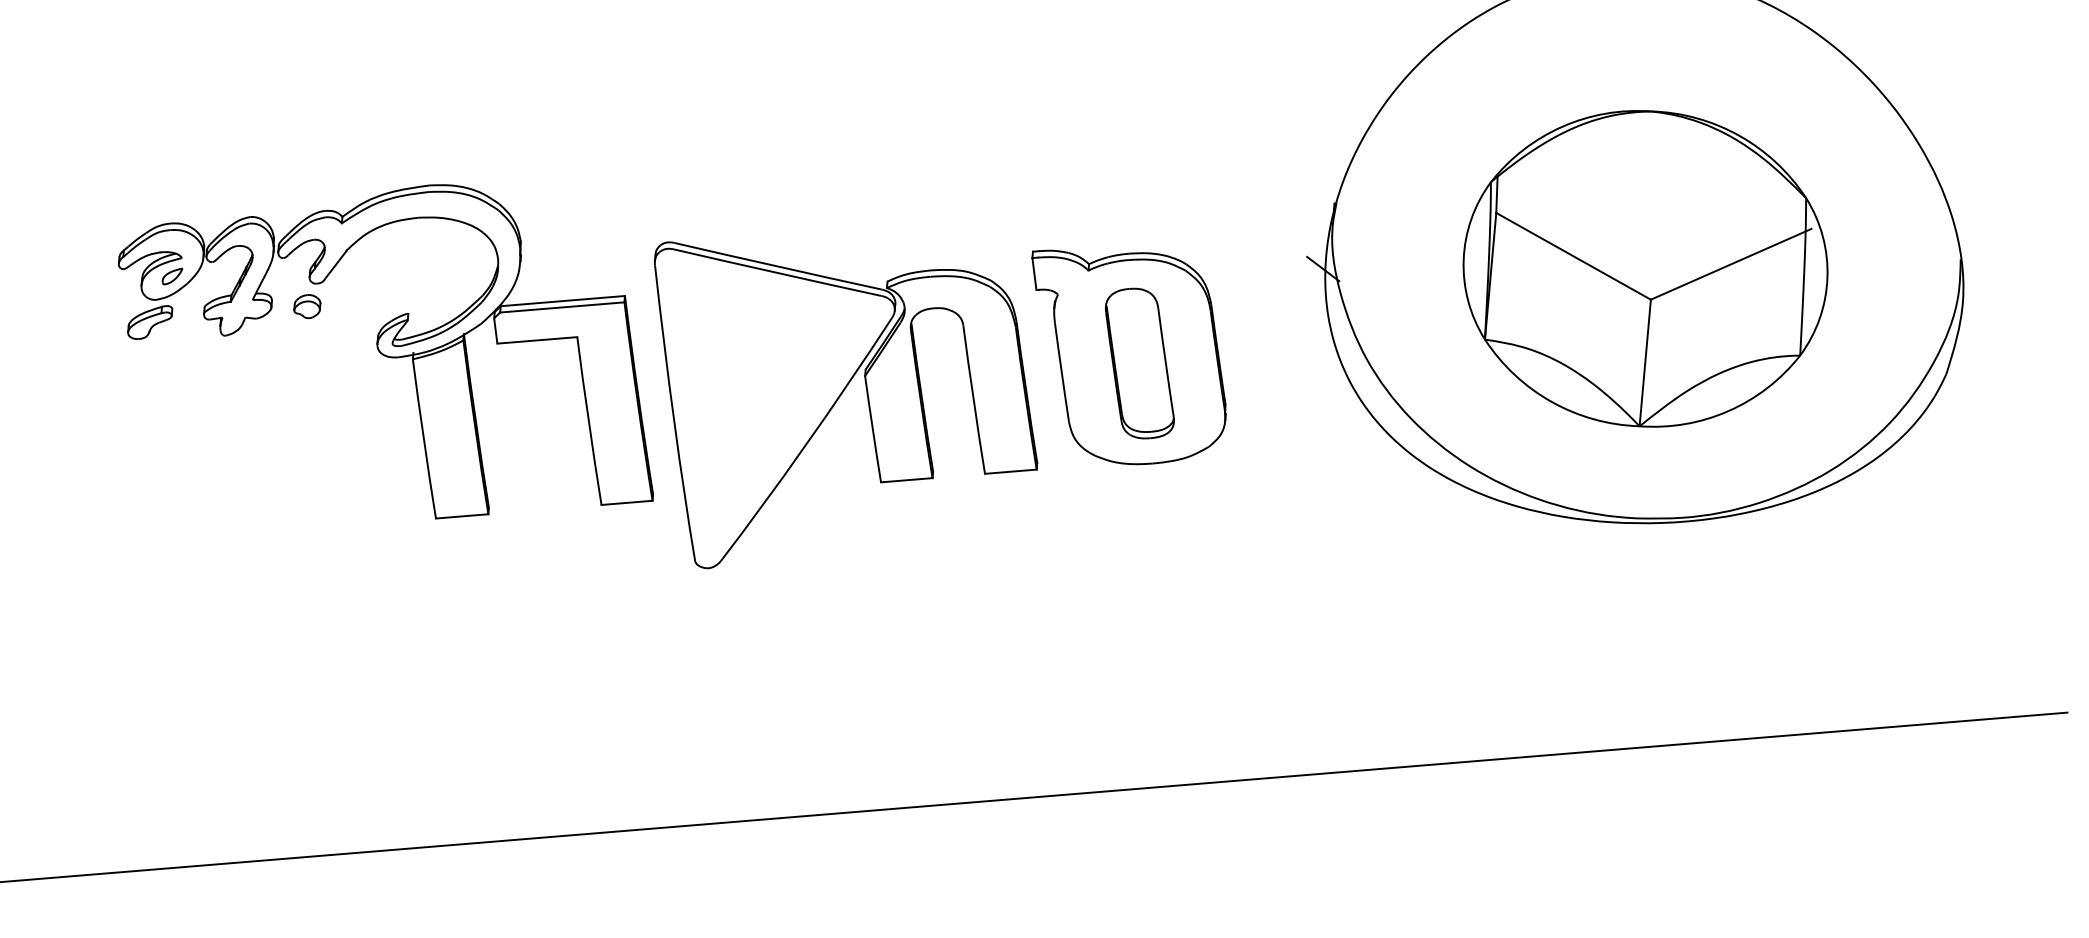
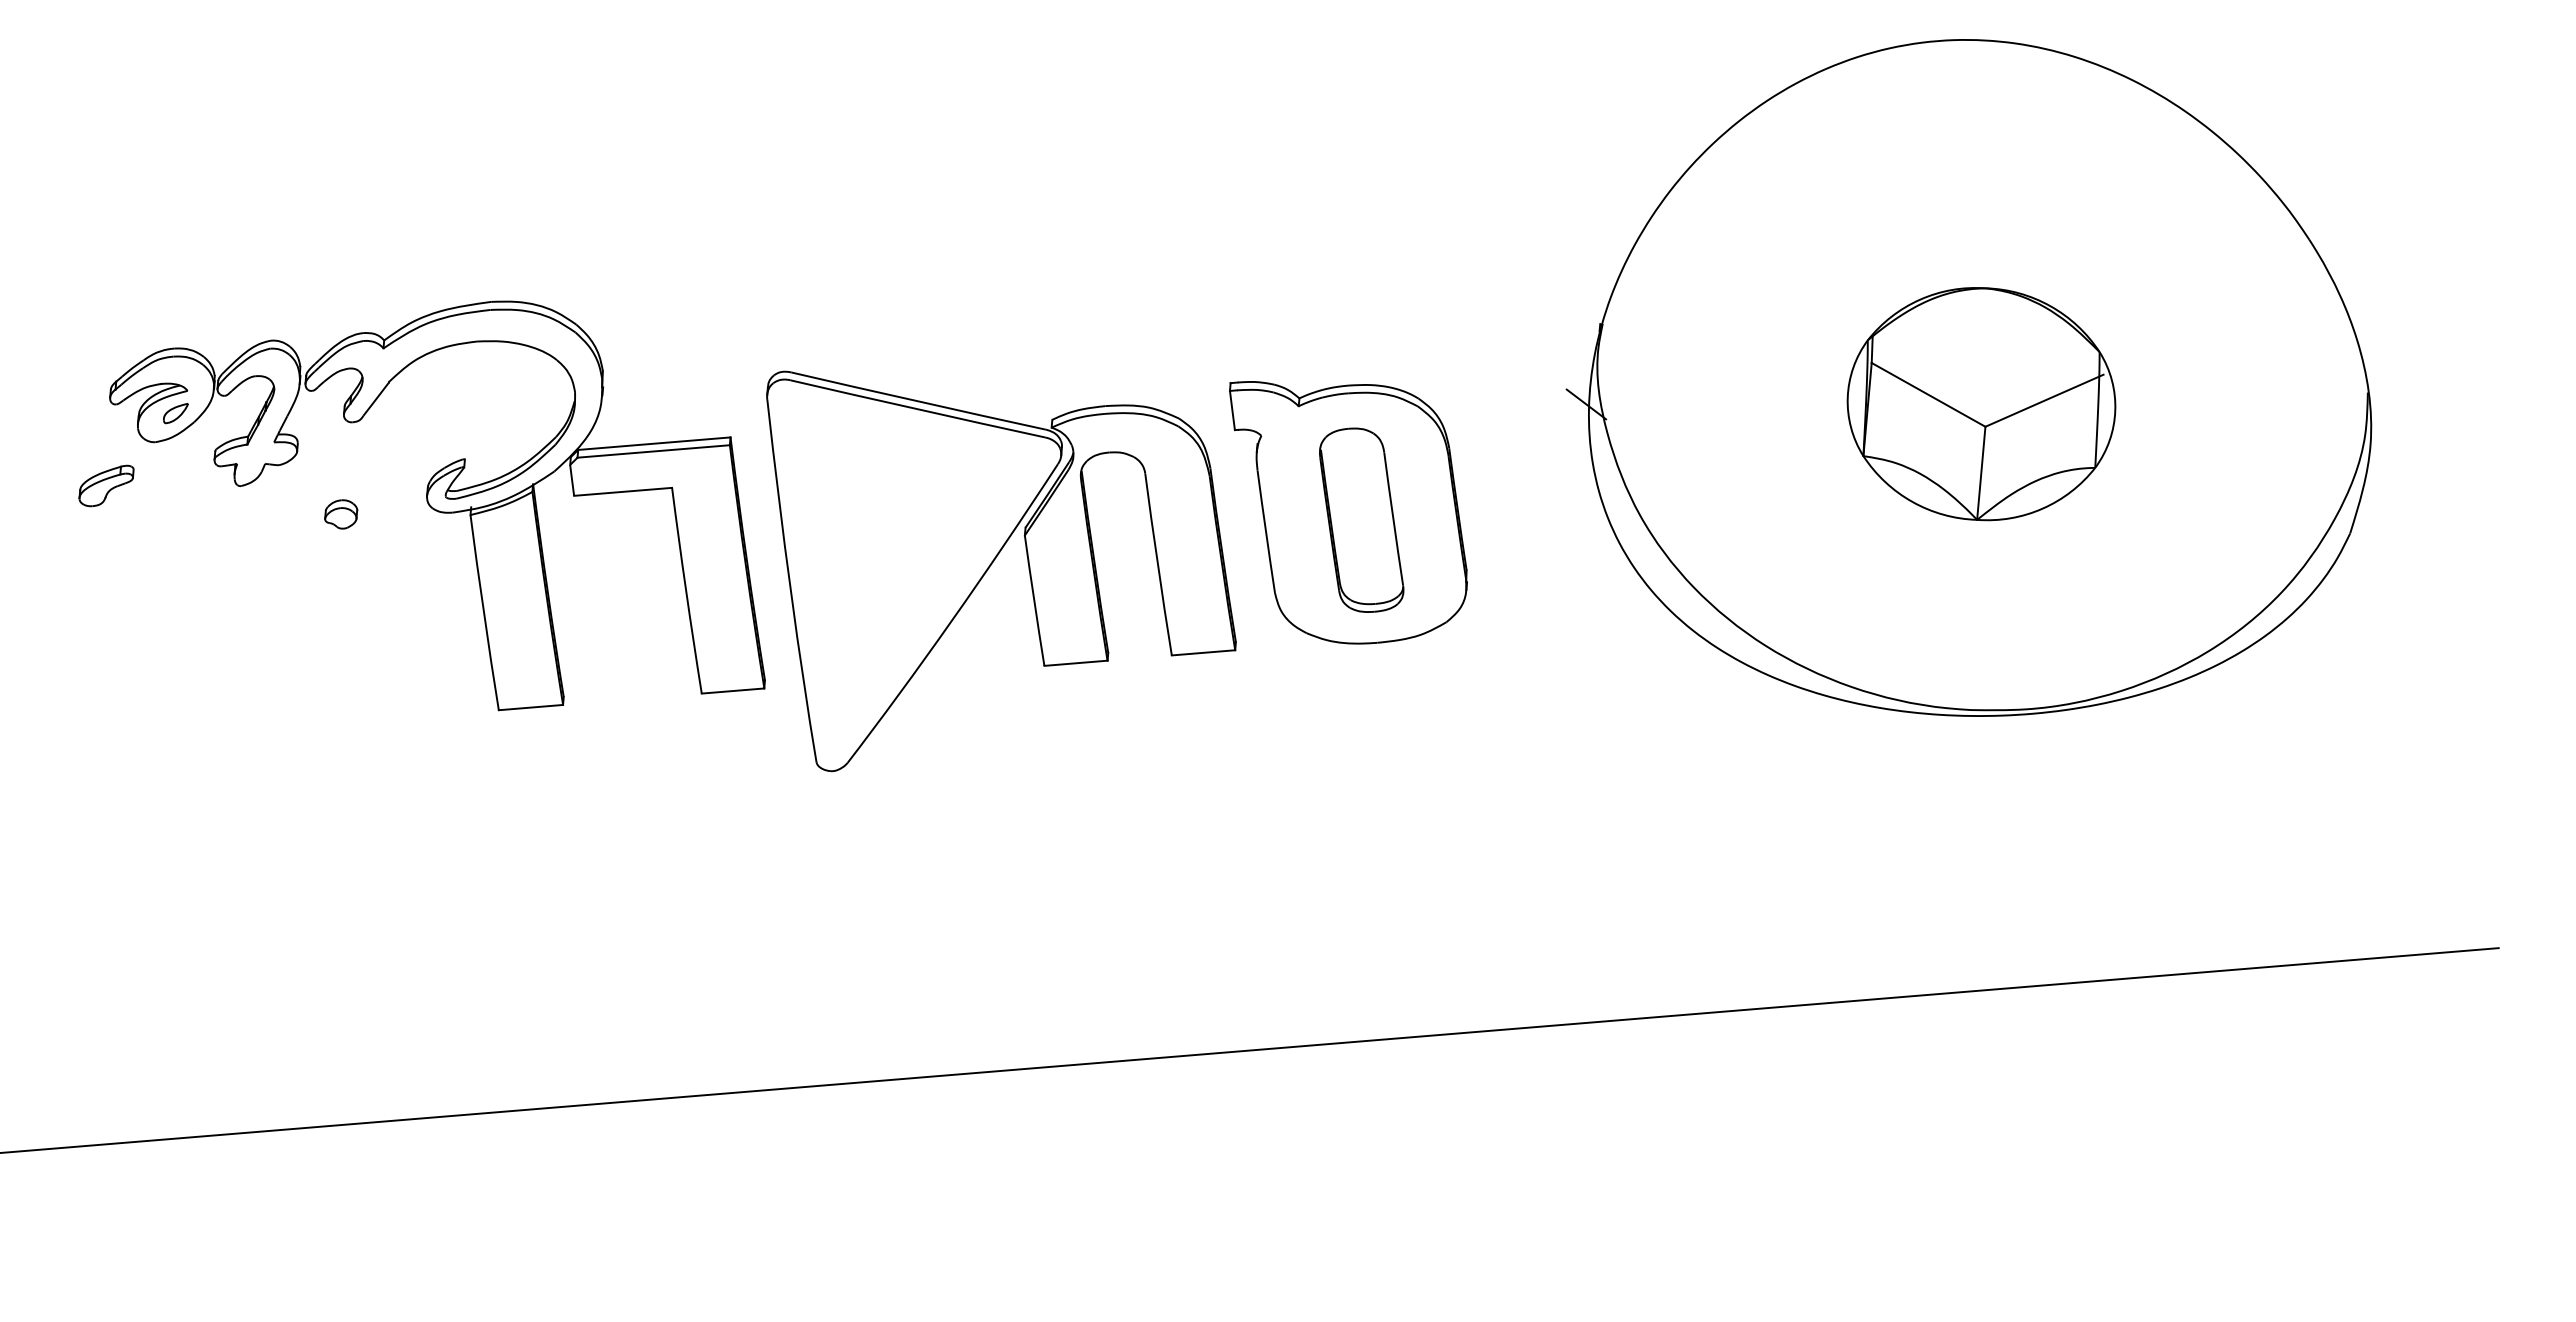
part: (1645, 268) -> (1981, 403), size x0.6
part: (307, 306) -> (341, 514), moved
part: (150, 322) -> (106, 485), moved

